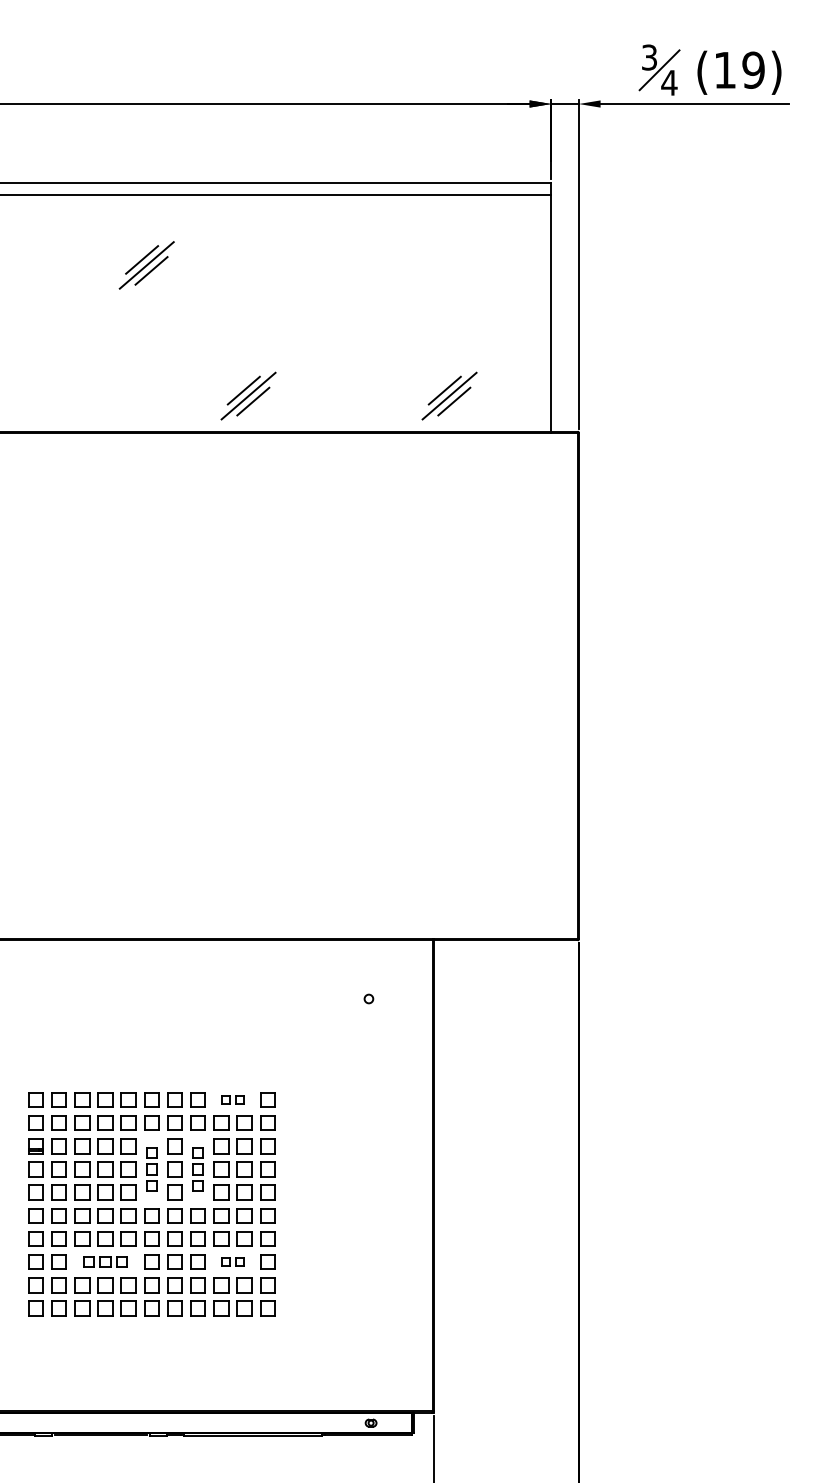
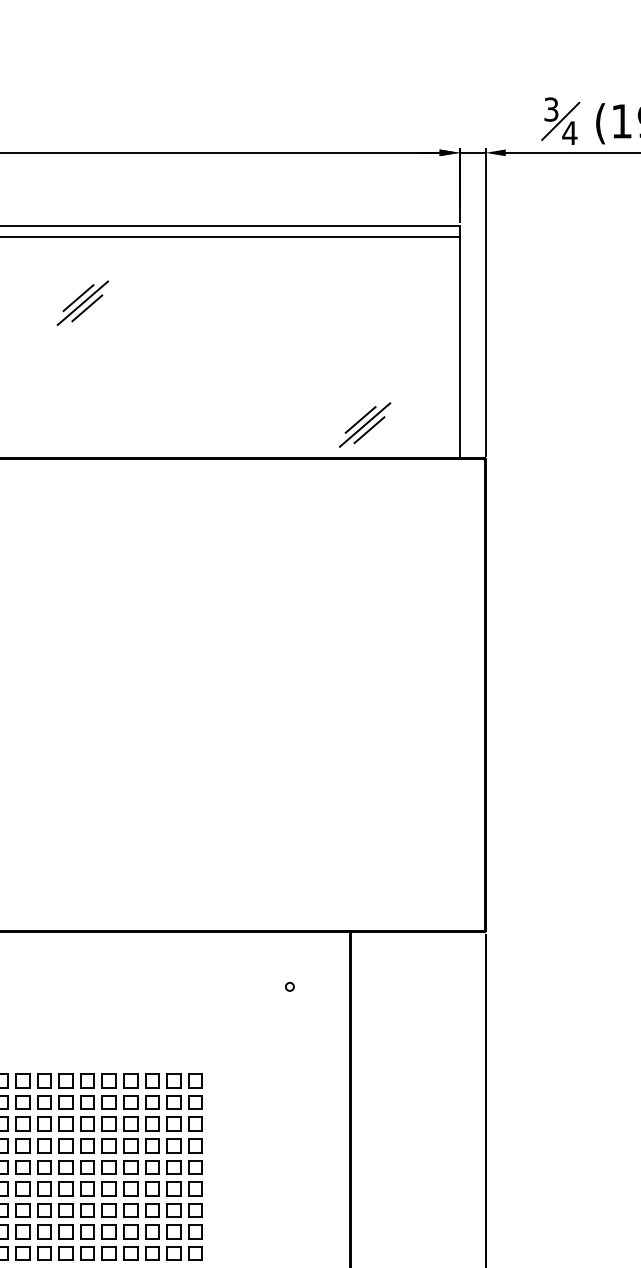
part: (248, 395) -> (177, 424), removed
part: (232, 1099) -> (162, 1080), size x1.67
part: (151, 1169) -> (87, 1145), size x1.43
part: (197, 1169) -> (130, 1145), size x1.43
part: (105, 1261) -> (44, 1231), size x1.43
part: (232, 1261) -> (162, 1231), size x1.67

